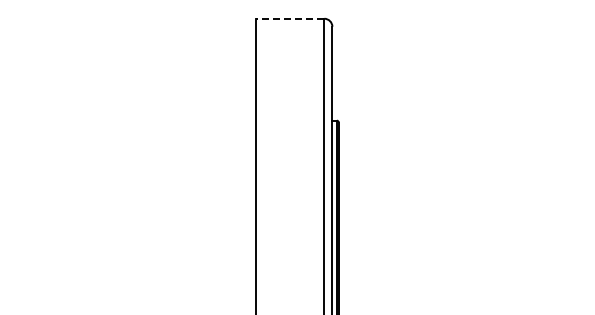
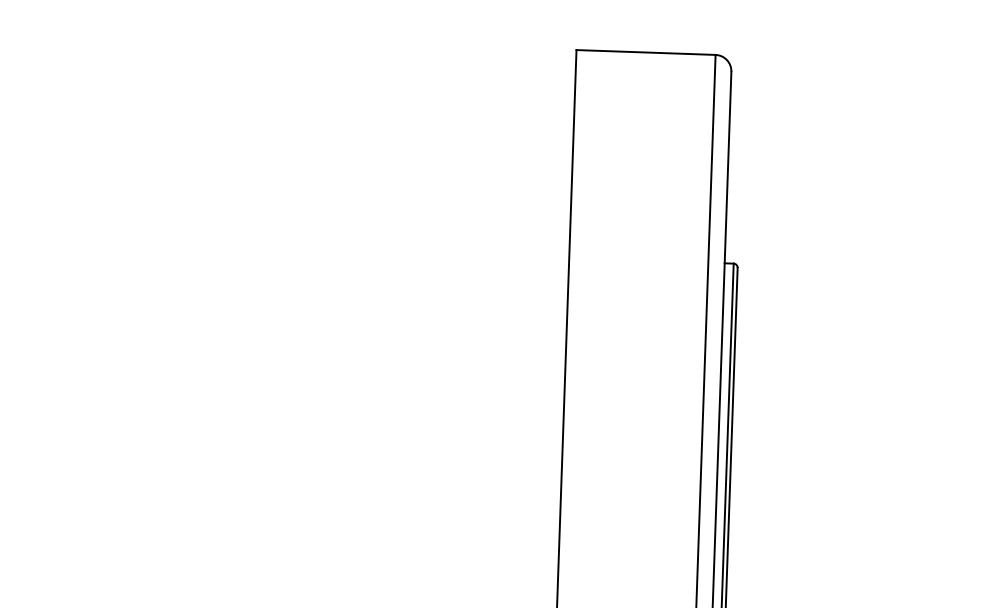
line: (289, 18) -> (644, 51), dashed -> solid

